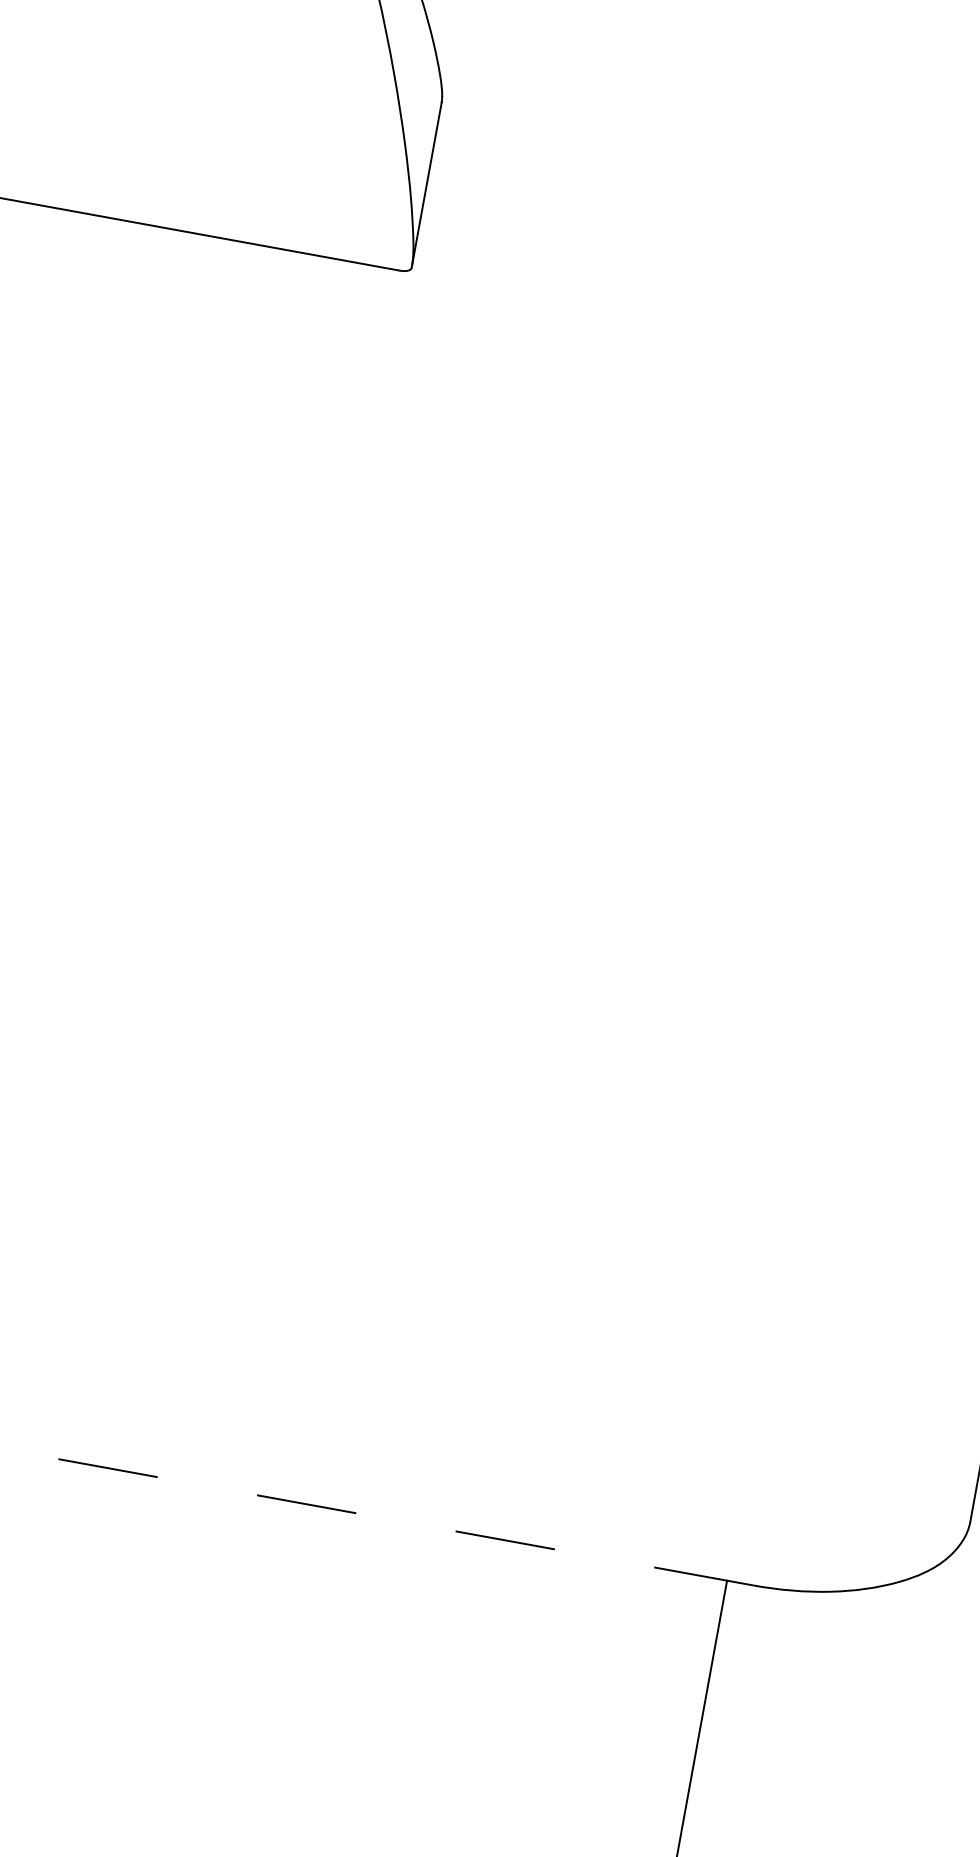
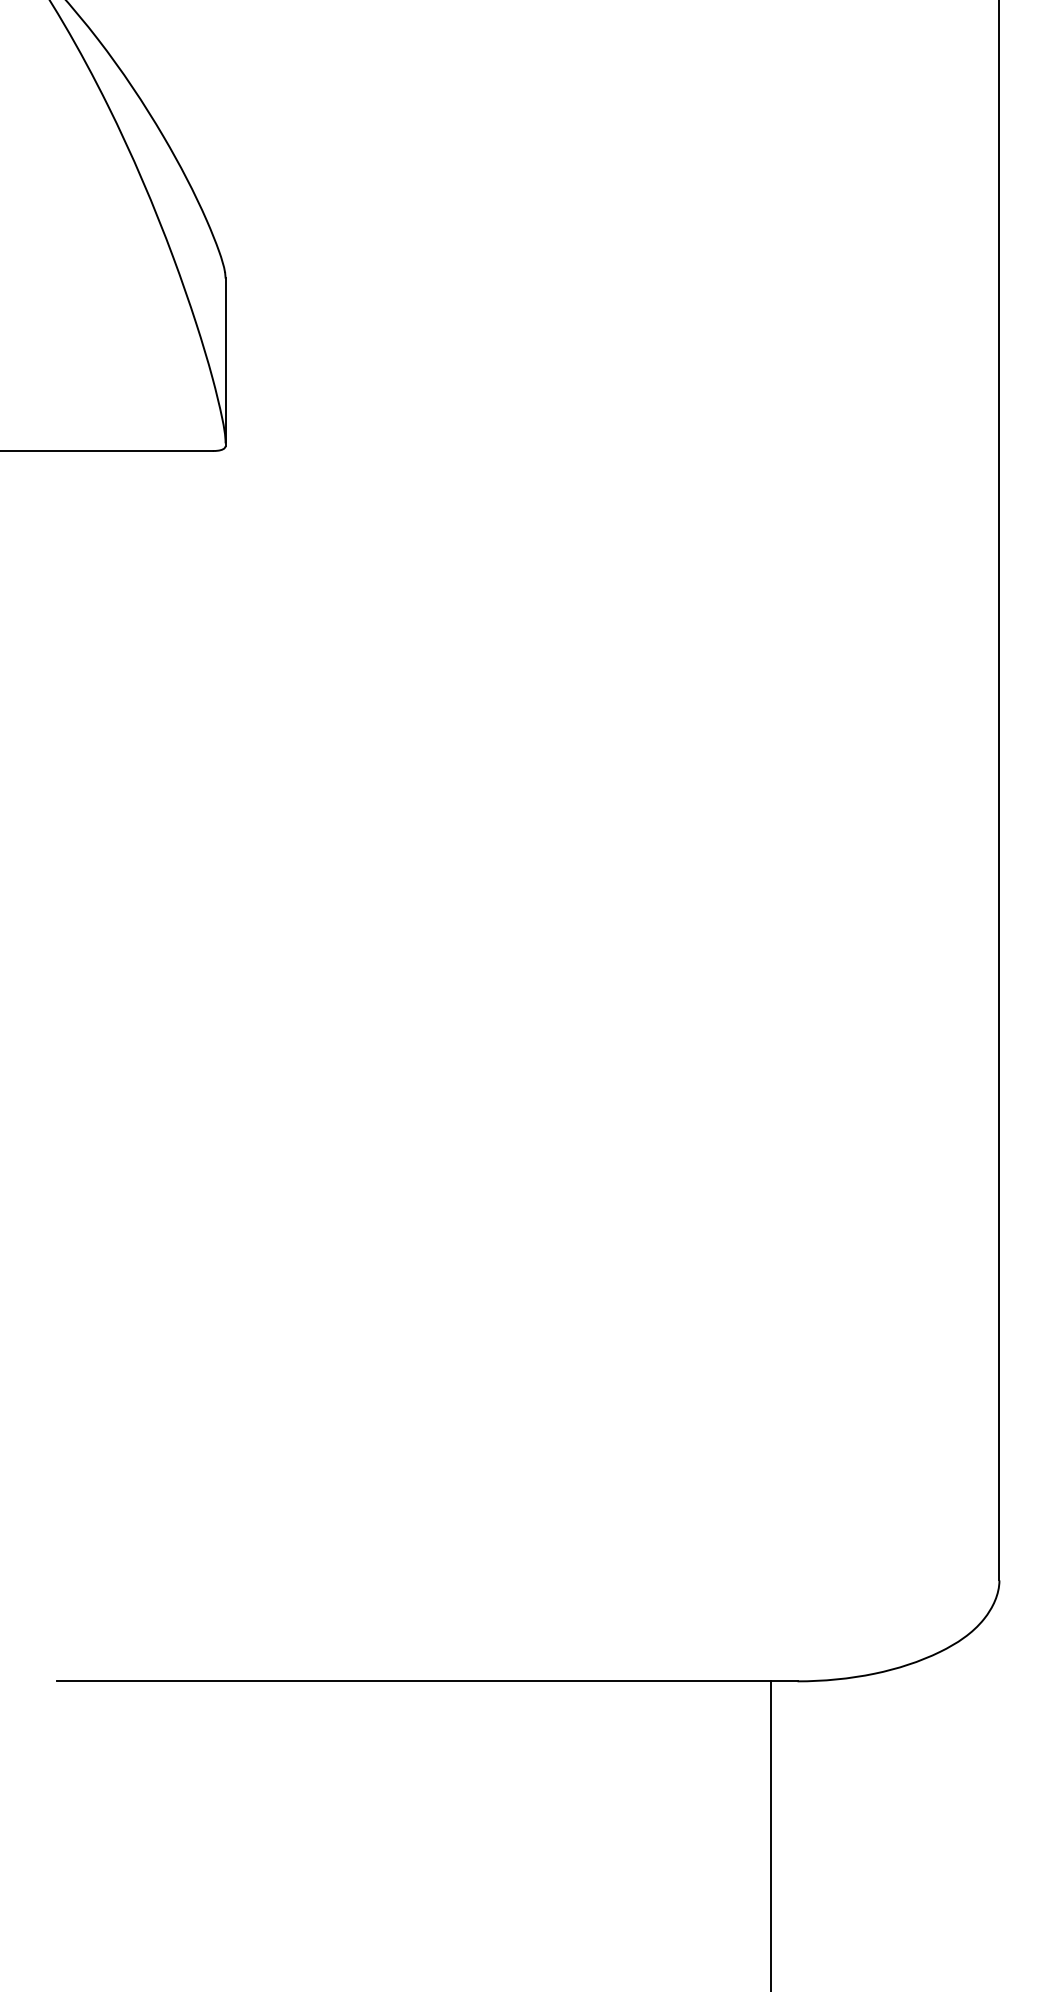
line: (388, 1519) -> (426, 1681), dashed -> solid

